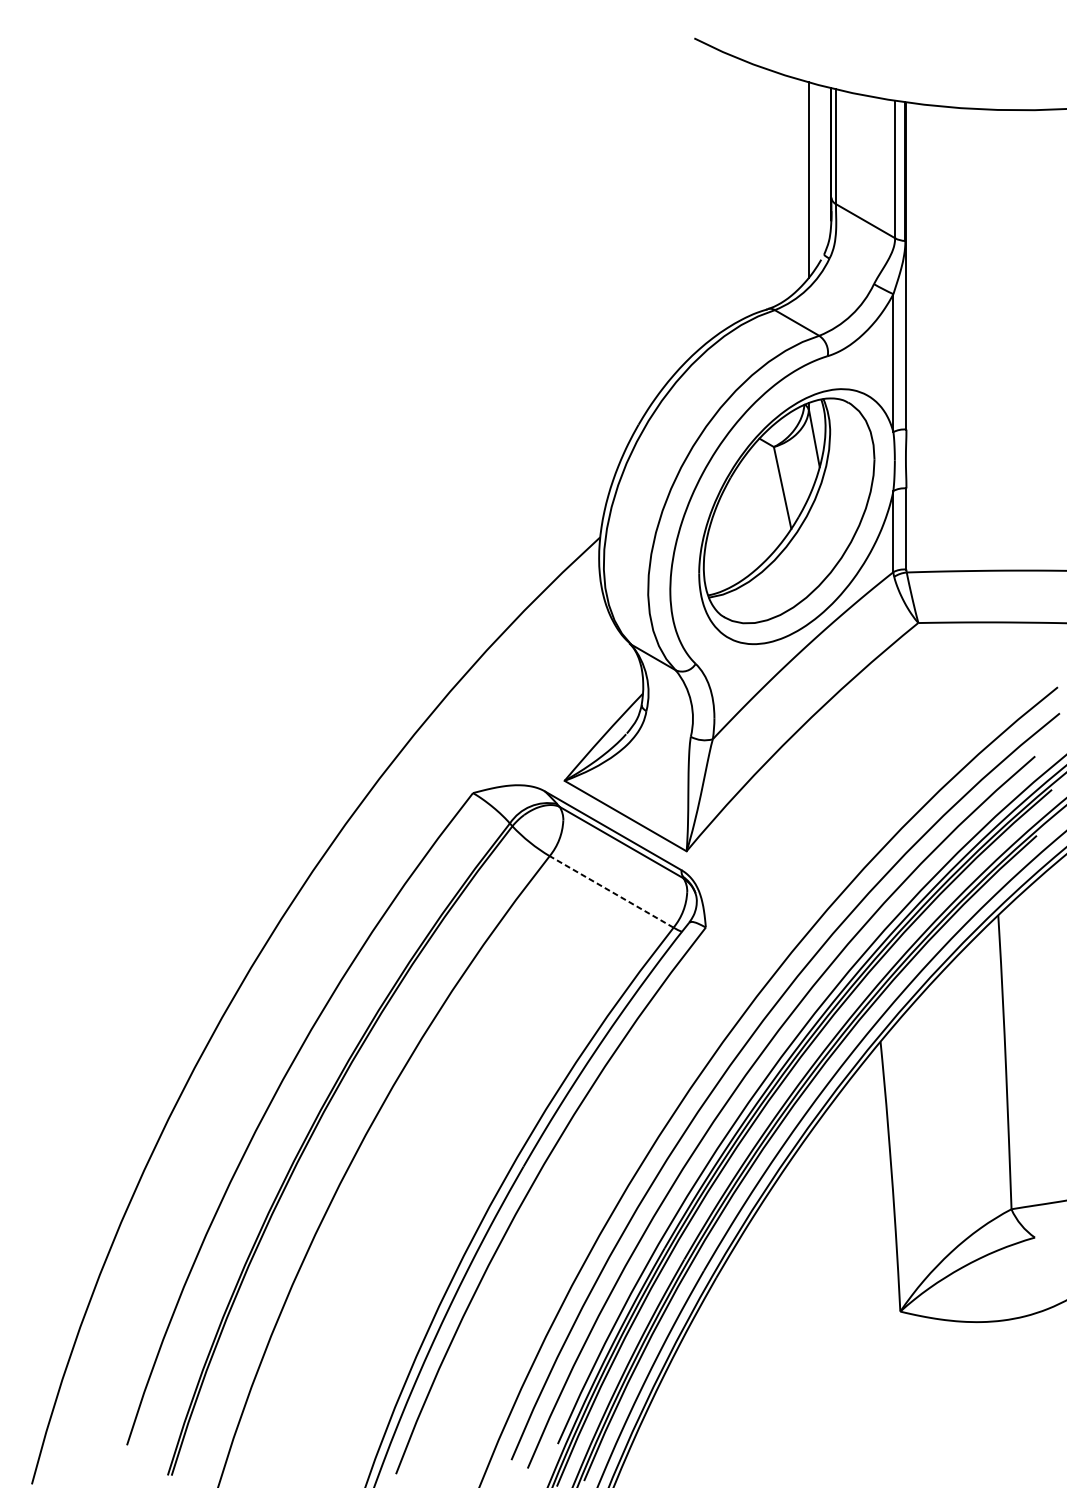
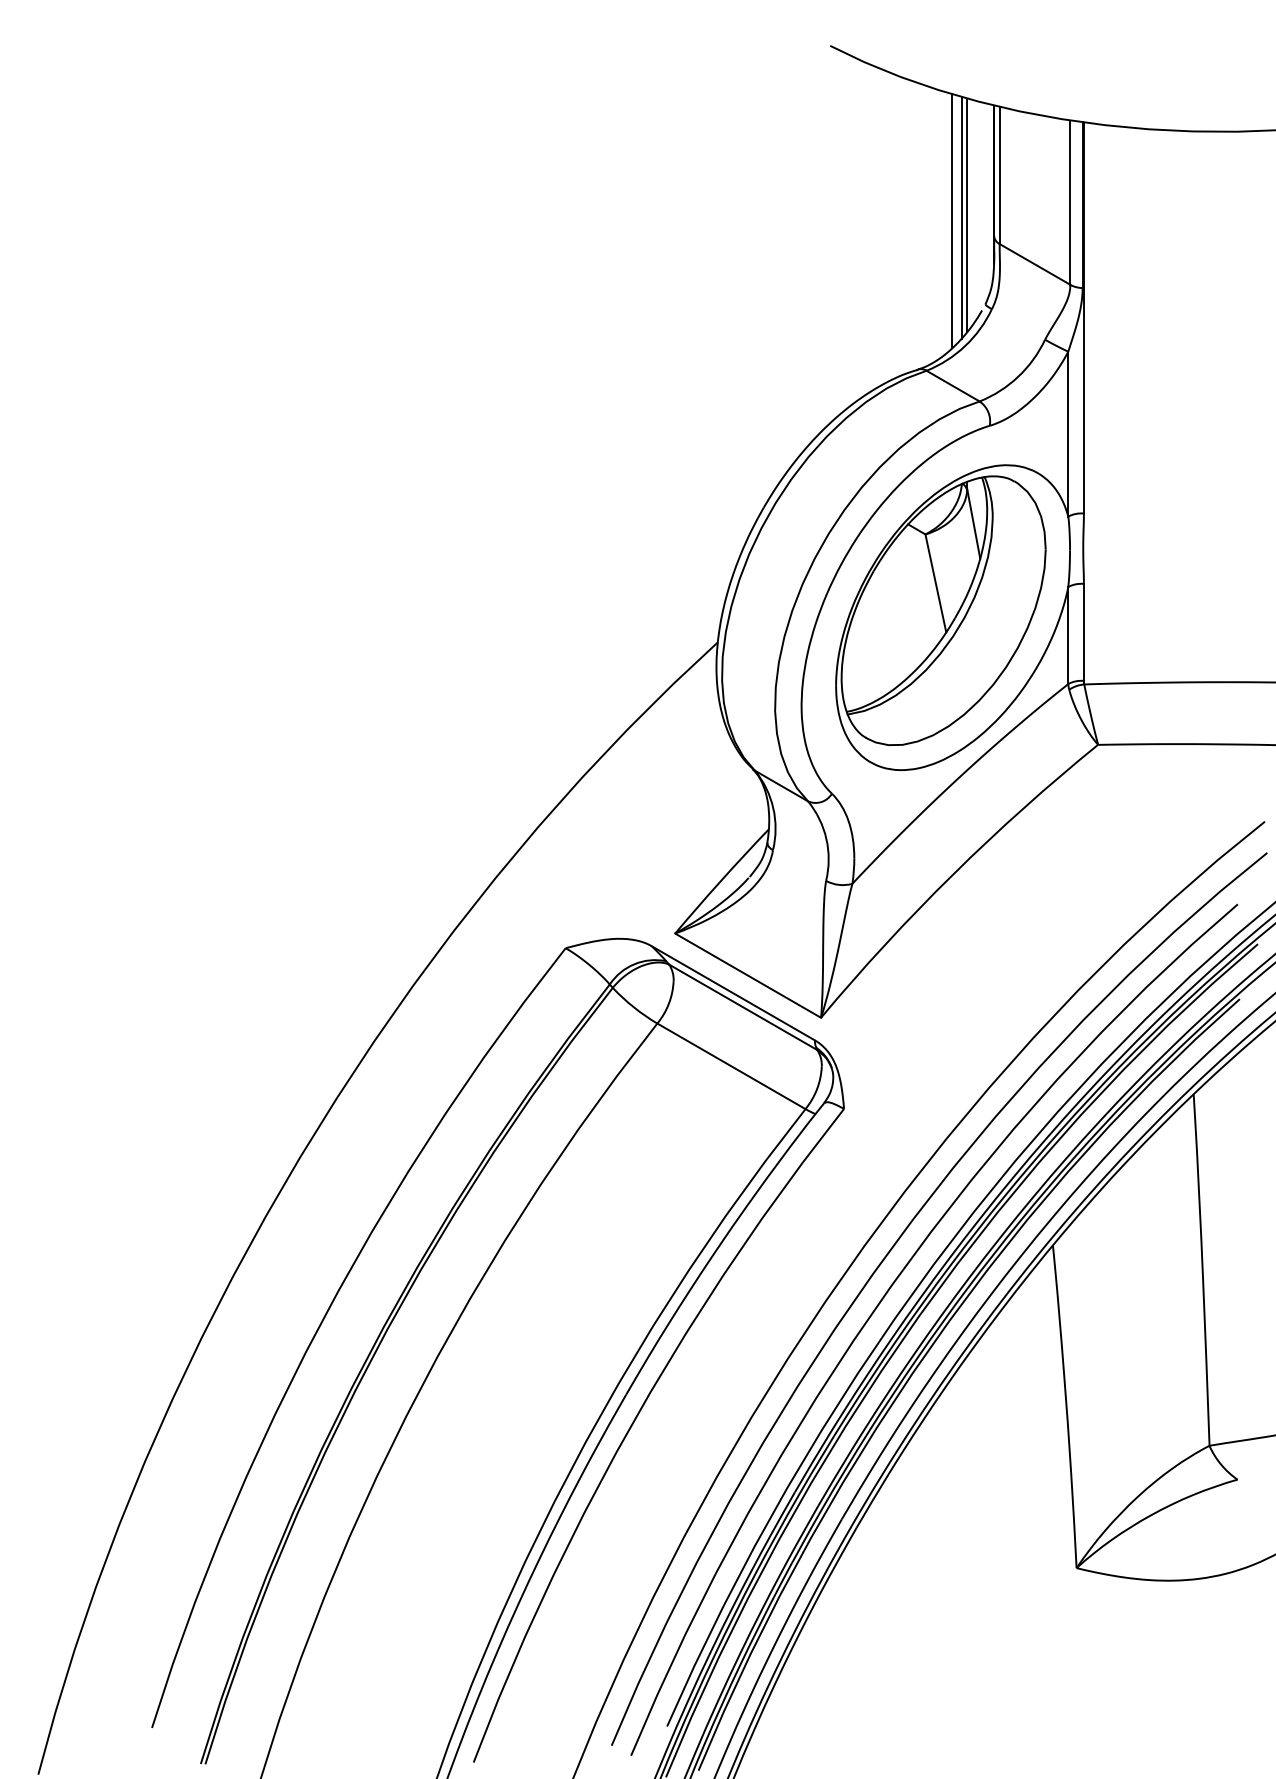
line: (804, 181) -> (961, 217), added
line: (796, 185) -> (952, 221), added
line: (611, 892) -> (731, 1066), dashed -> solid

